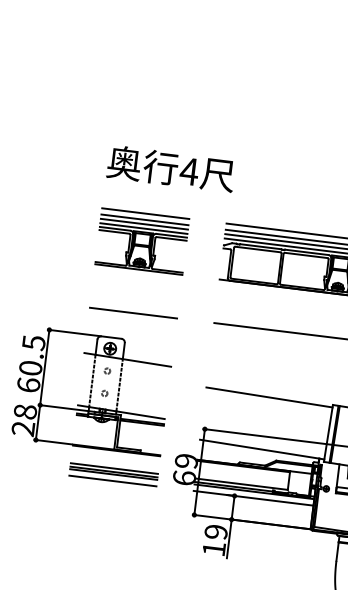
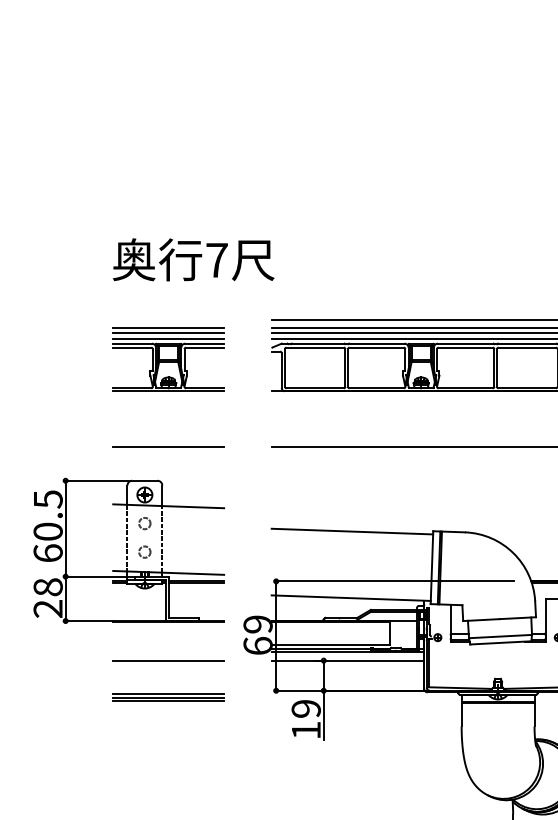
text: (188, 171) -> (216, 260), 4 -> 7
line: (145, 213) -> (168, 319), removed
circle: (107, 371) -> (144, 523), size x1.6
circle: (104, 393) -> (144, 551), size x1.6
part: (113, 471) -> (168, 697), moved

